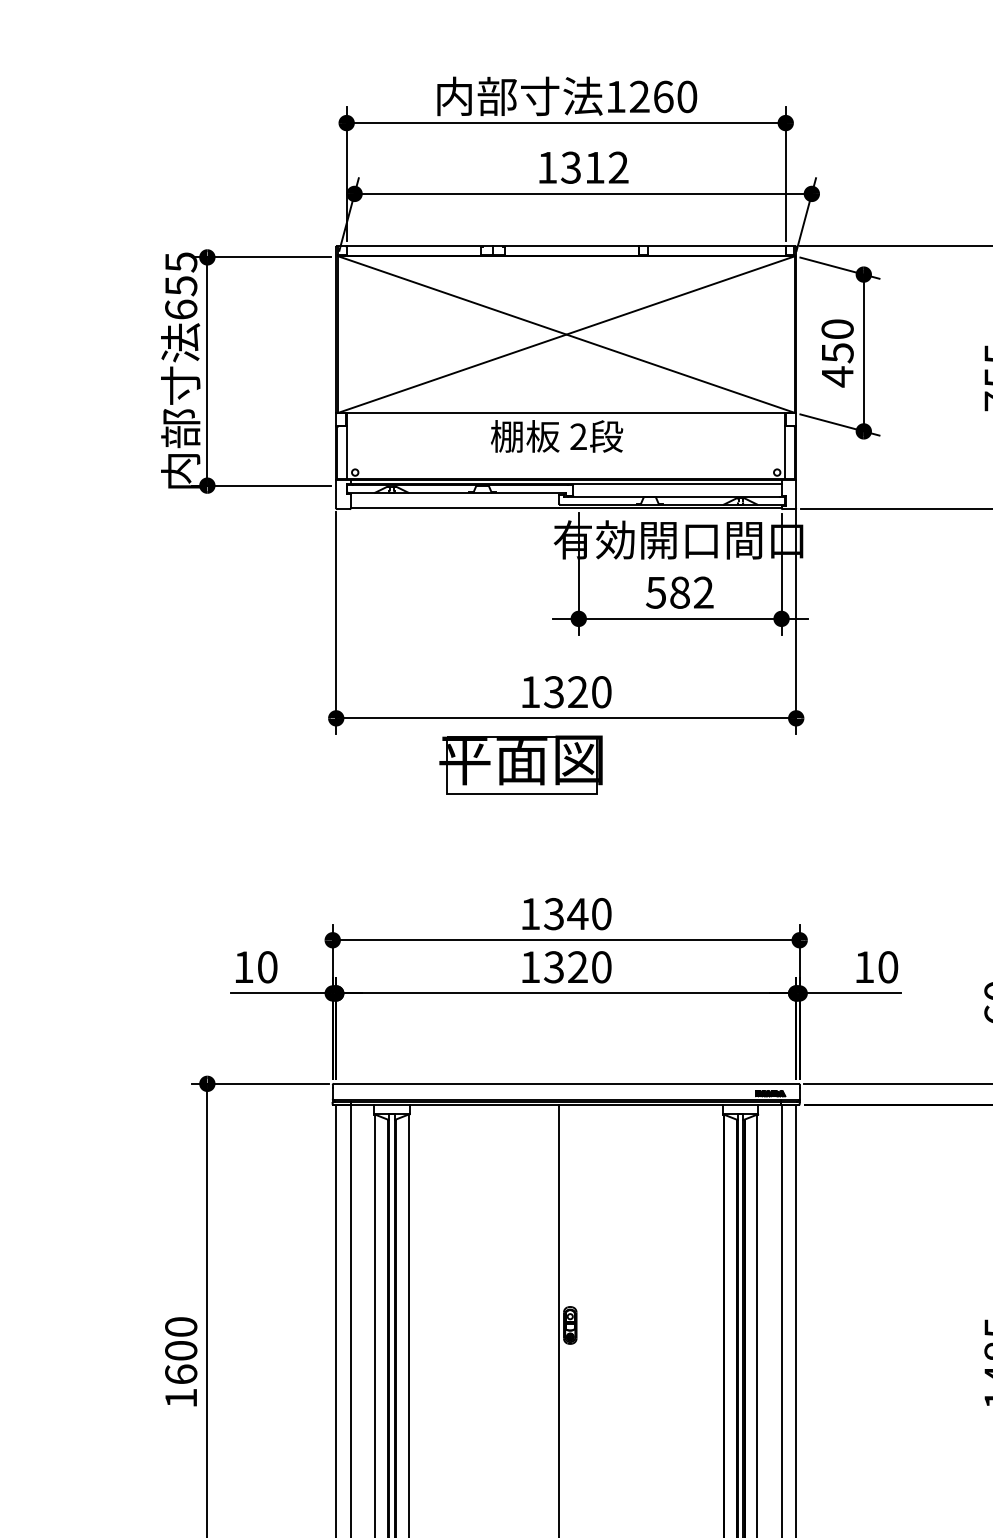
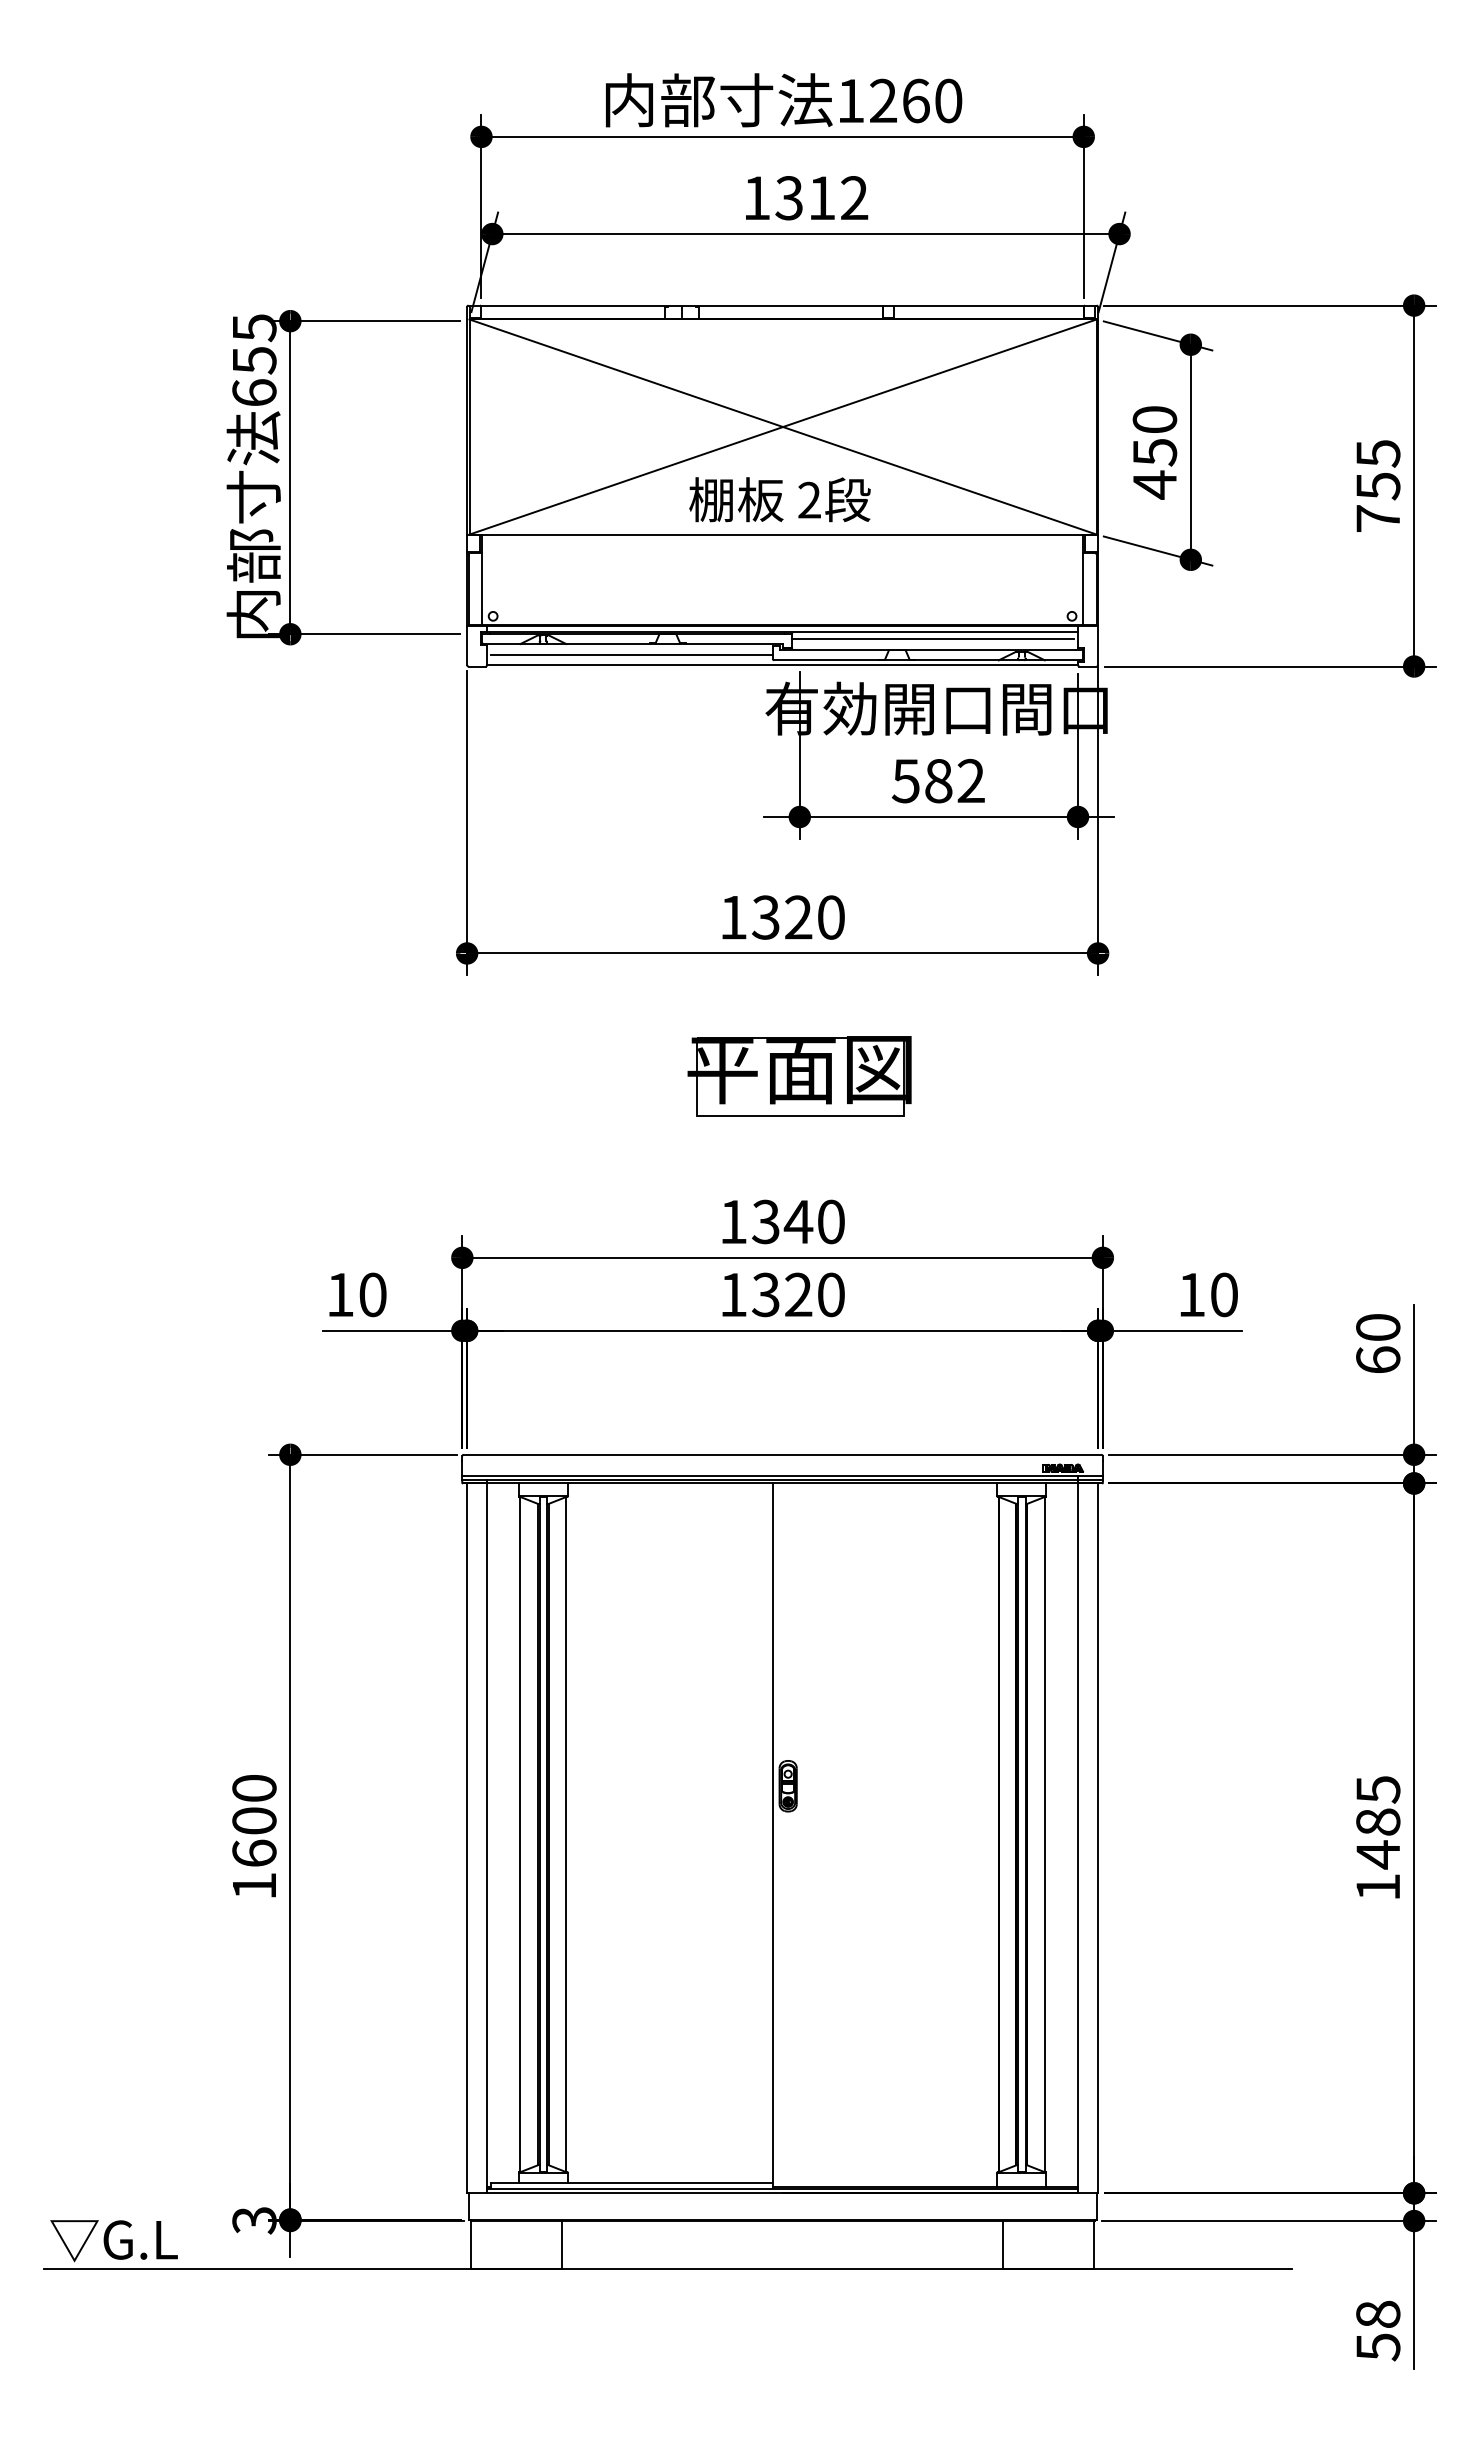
text: (556, 436) -> (779, 499), moved
line: (675, 488) -> (932, 638), added
line: (456, 501) -> (631, 655), added
part: (520, 765) -> (799, 1076), moved

